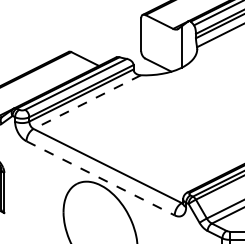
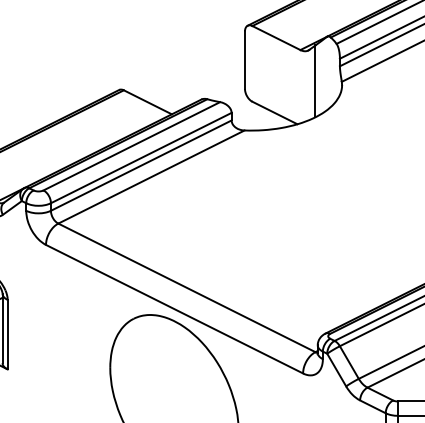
line: (86, 102) -> (150, 177), dashed -> solid
line: (100, 178) -> (174, 309), dashed -> solid

